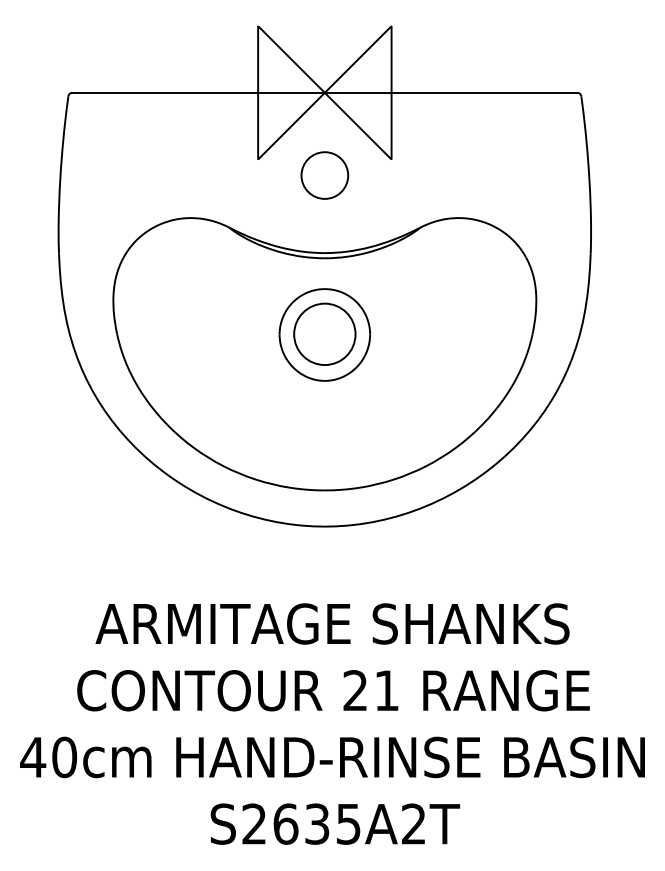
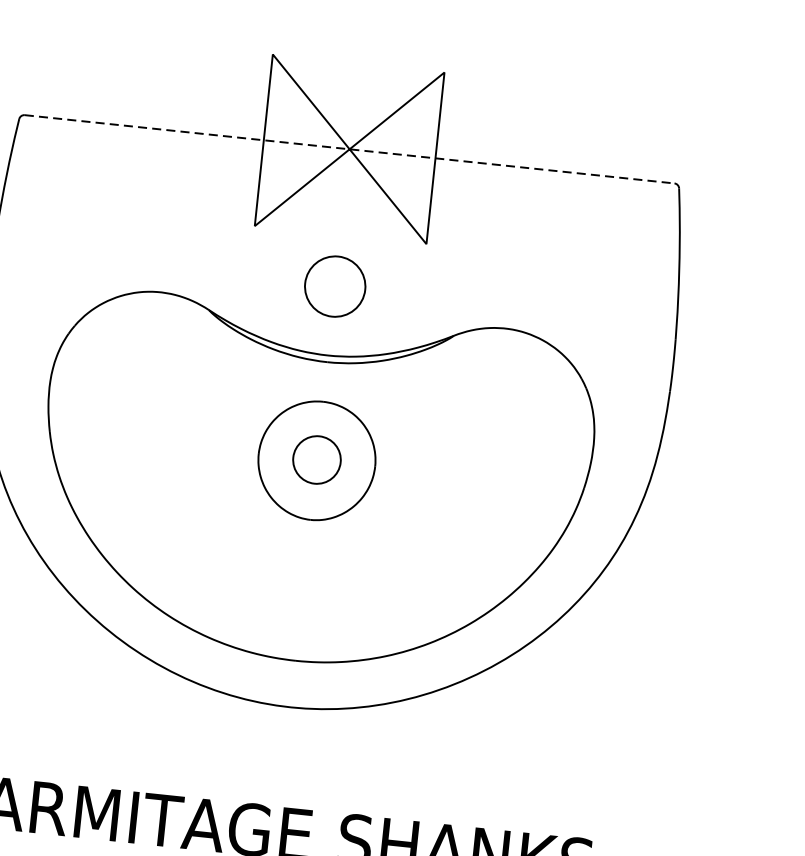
line: (325, 92) -> (350, 148), solid -> dashed
circle: (324, 175) -> (334, 286), moved
circle: (324, 334) -> (316, 460), size x0.6

